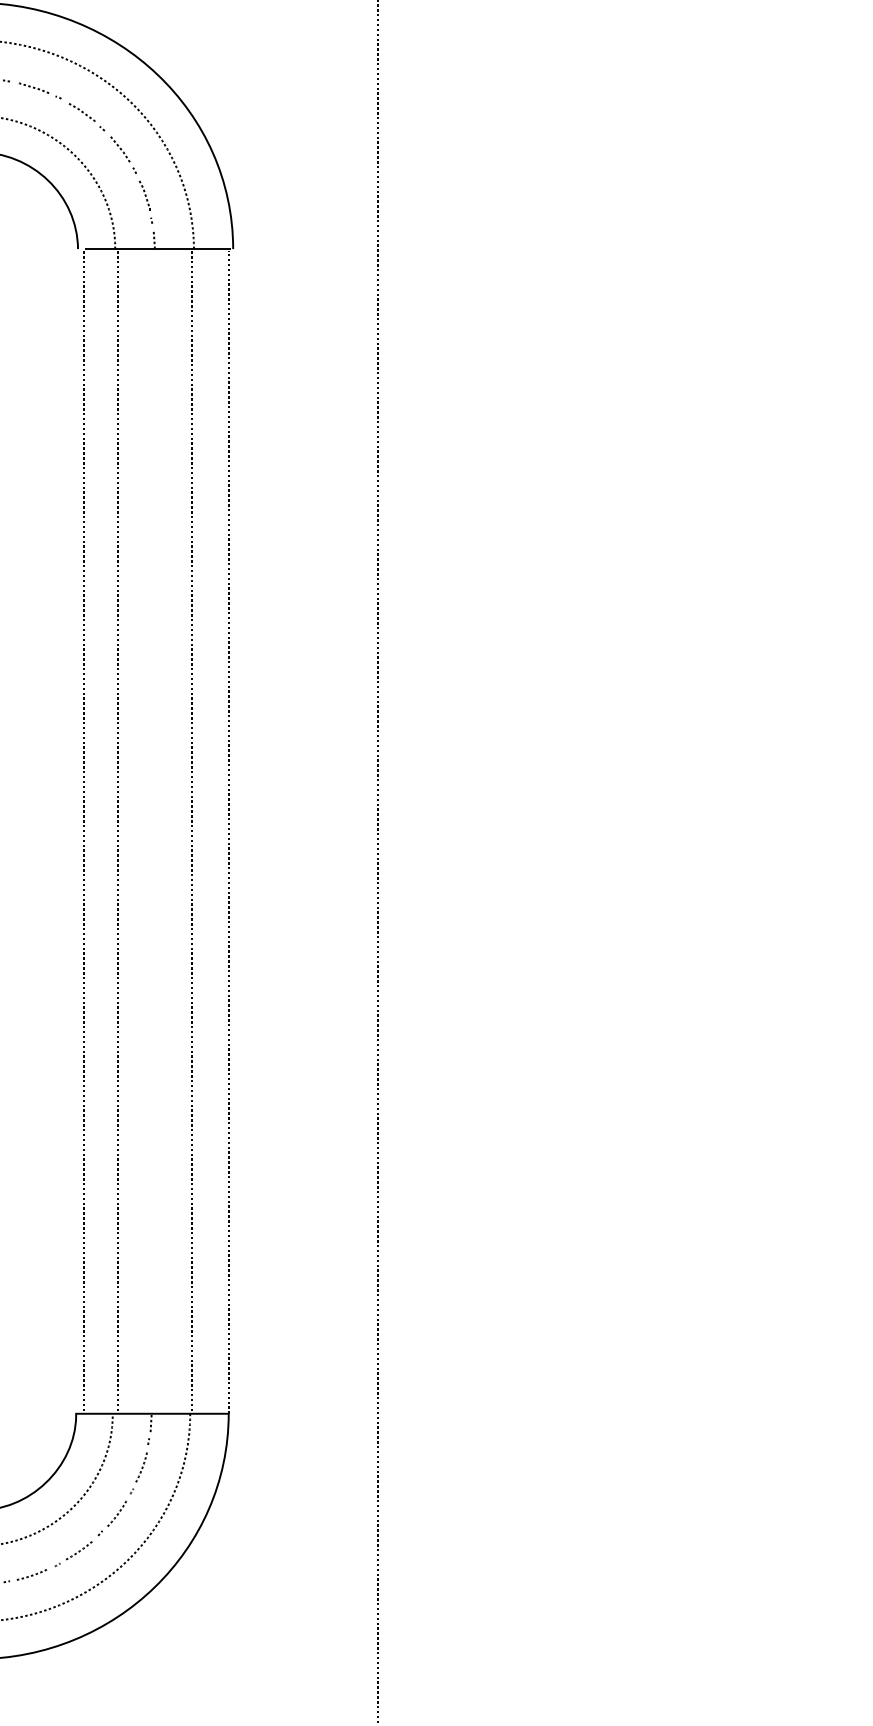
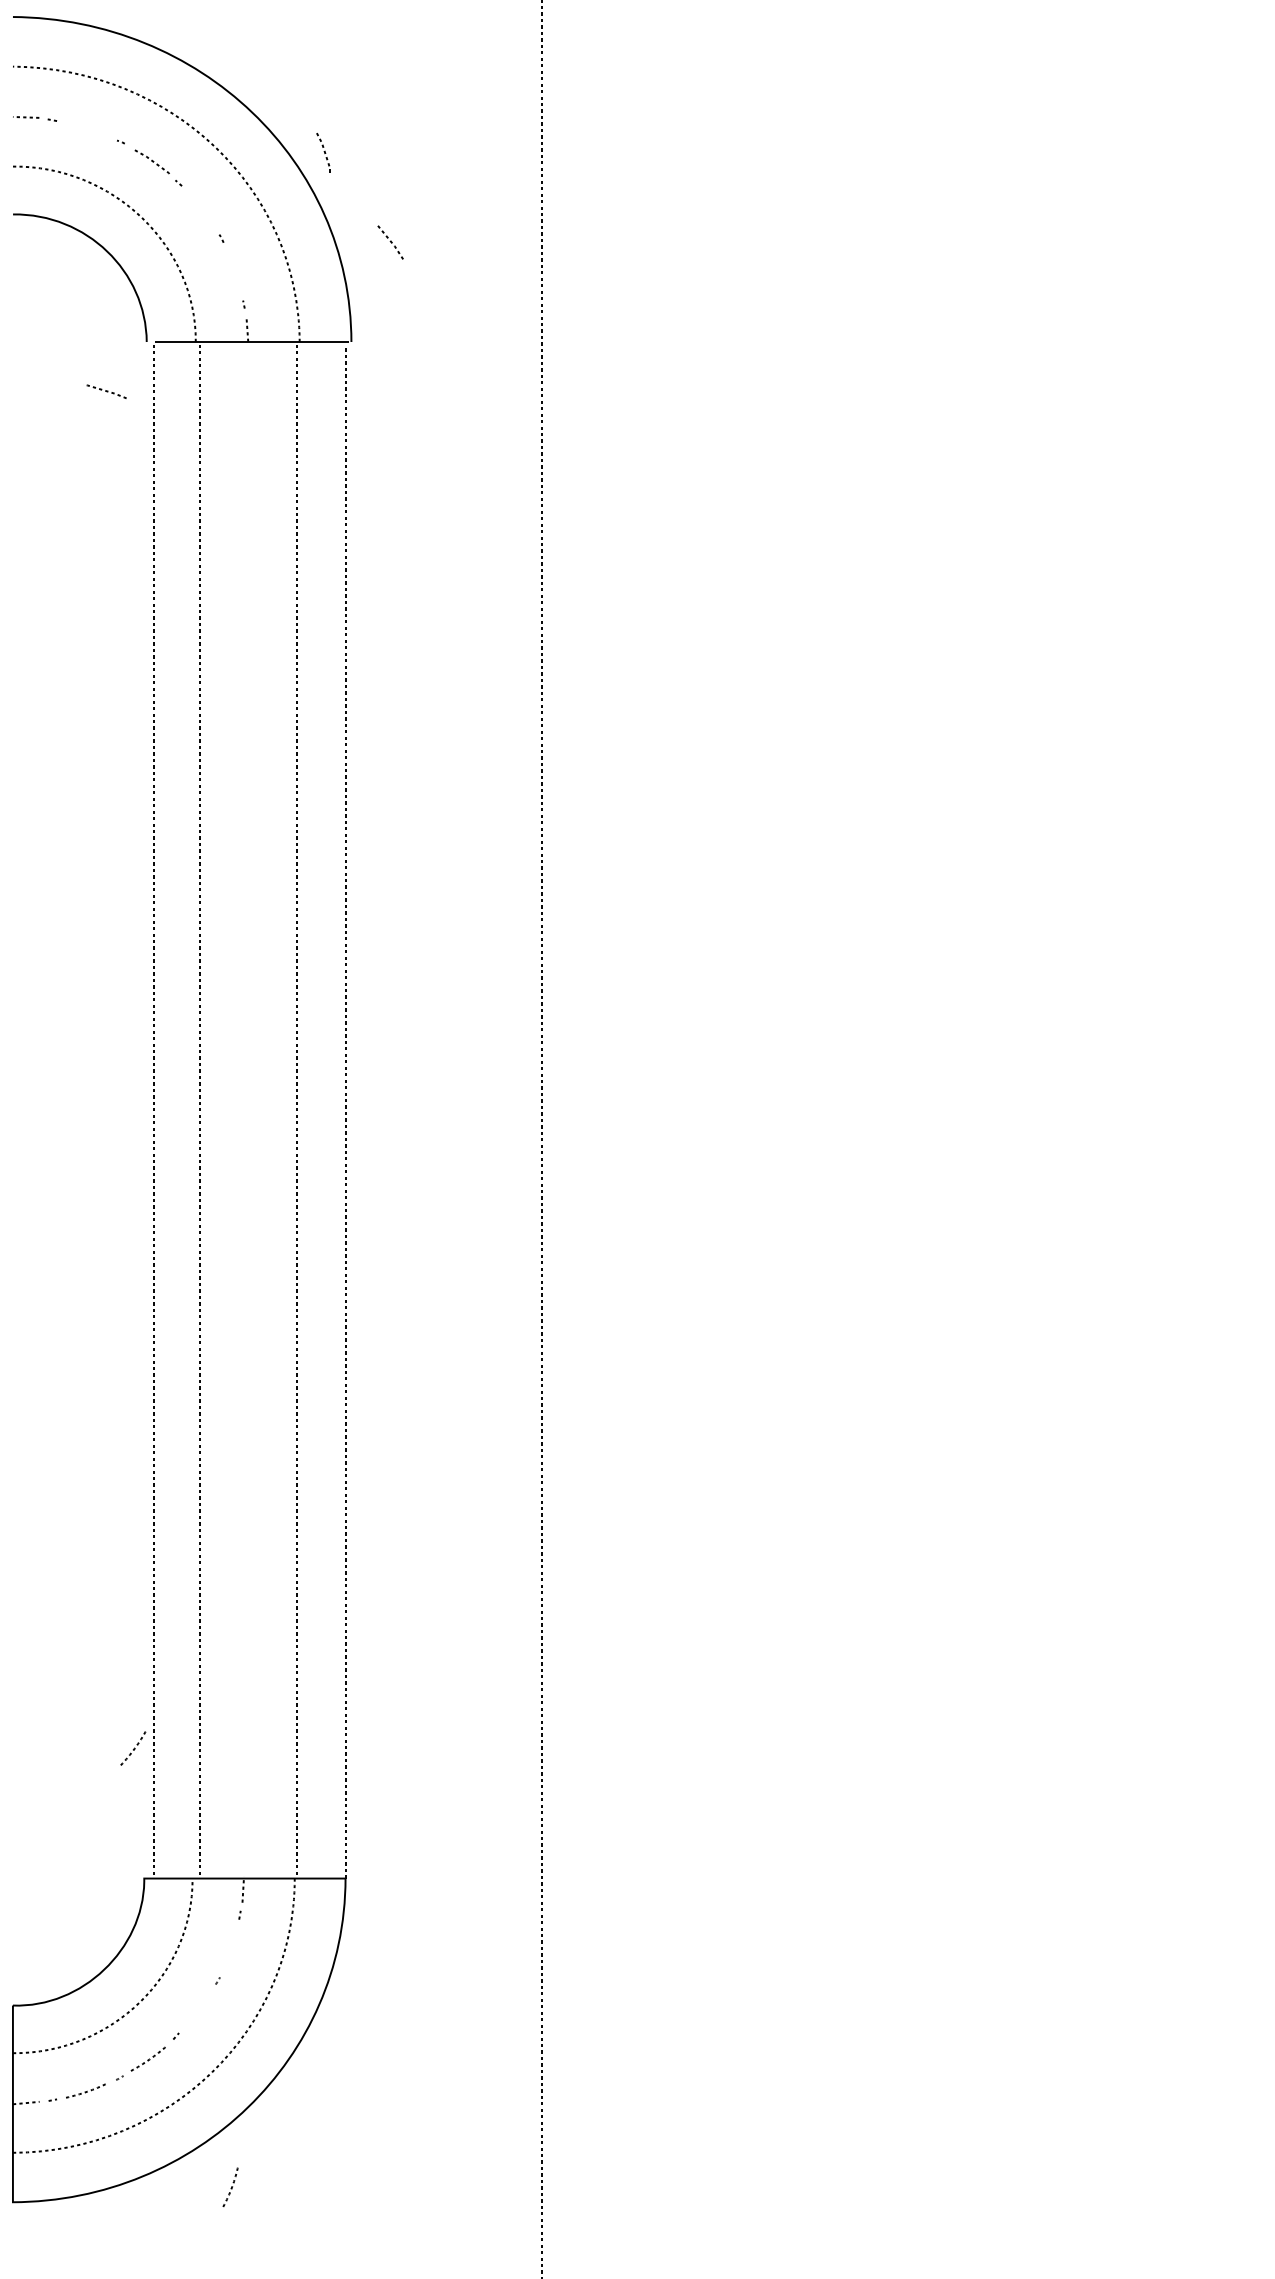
line: (33, 88) -> (106, 391), moved
line: (120, 149) -> (390, 242), moved
line: (144, 194) -> (323, 151), moved
curve: (142, 1467) -> (231, 2187), moved
curve: (117, 1513) -> (133, 1748), moved

